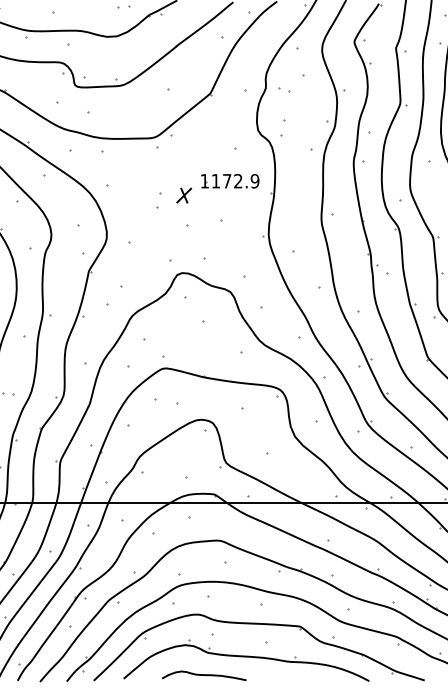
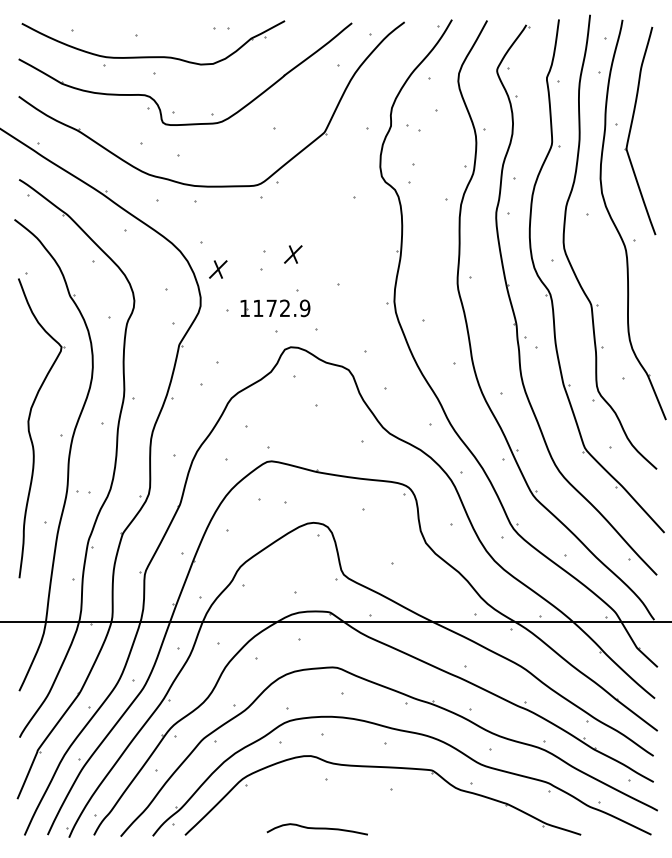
part: (230, 181) -> (275, 308), moved
part: (121, 208) -> (218, 269), added
part: (246, 660) -> (367, 810), removed

